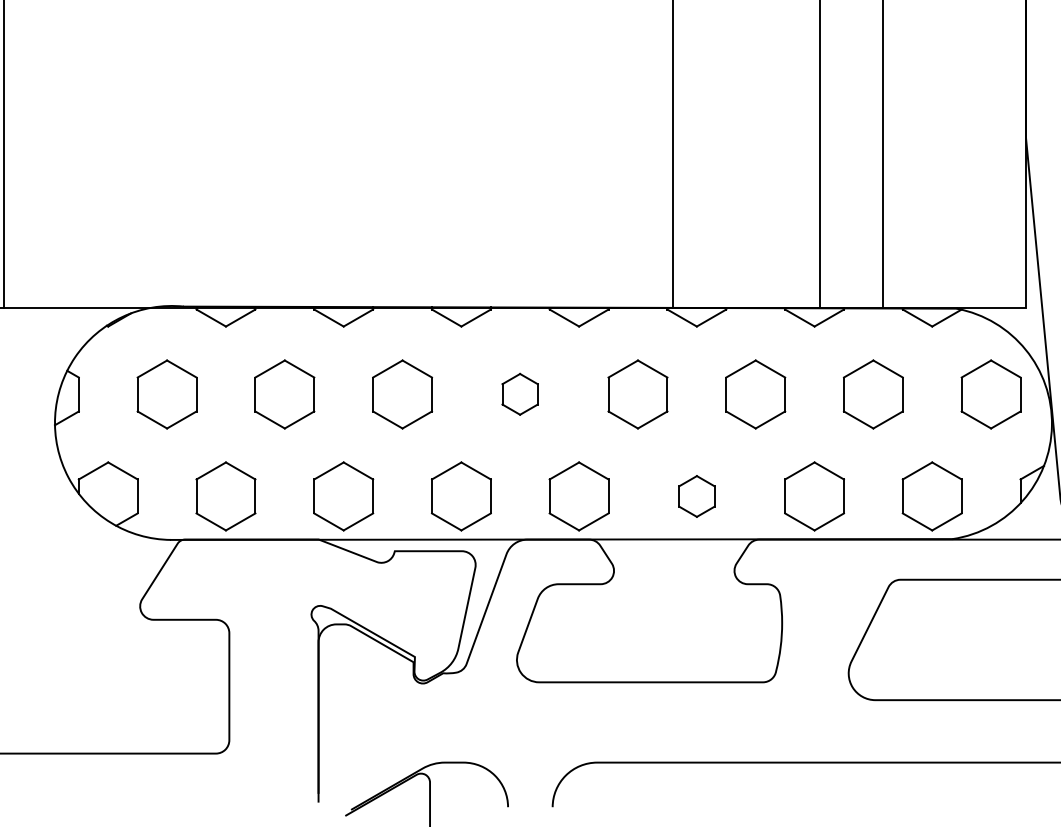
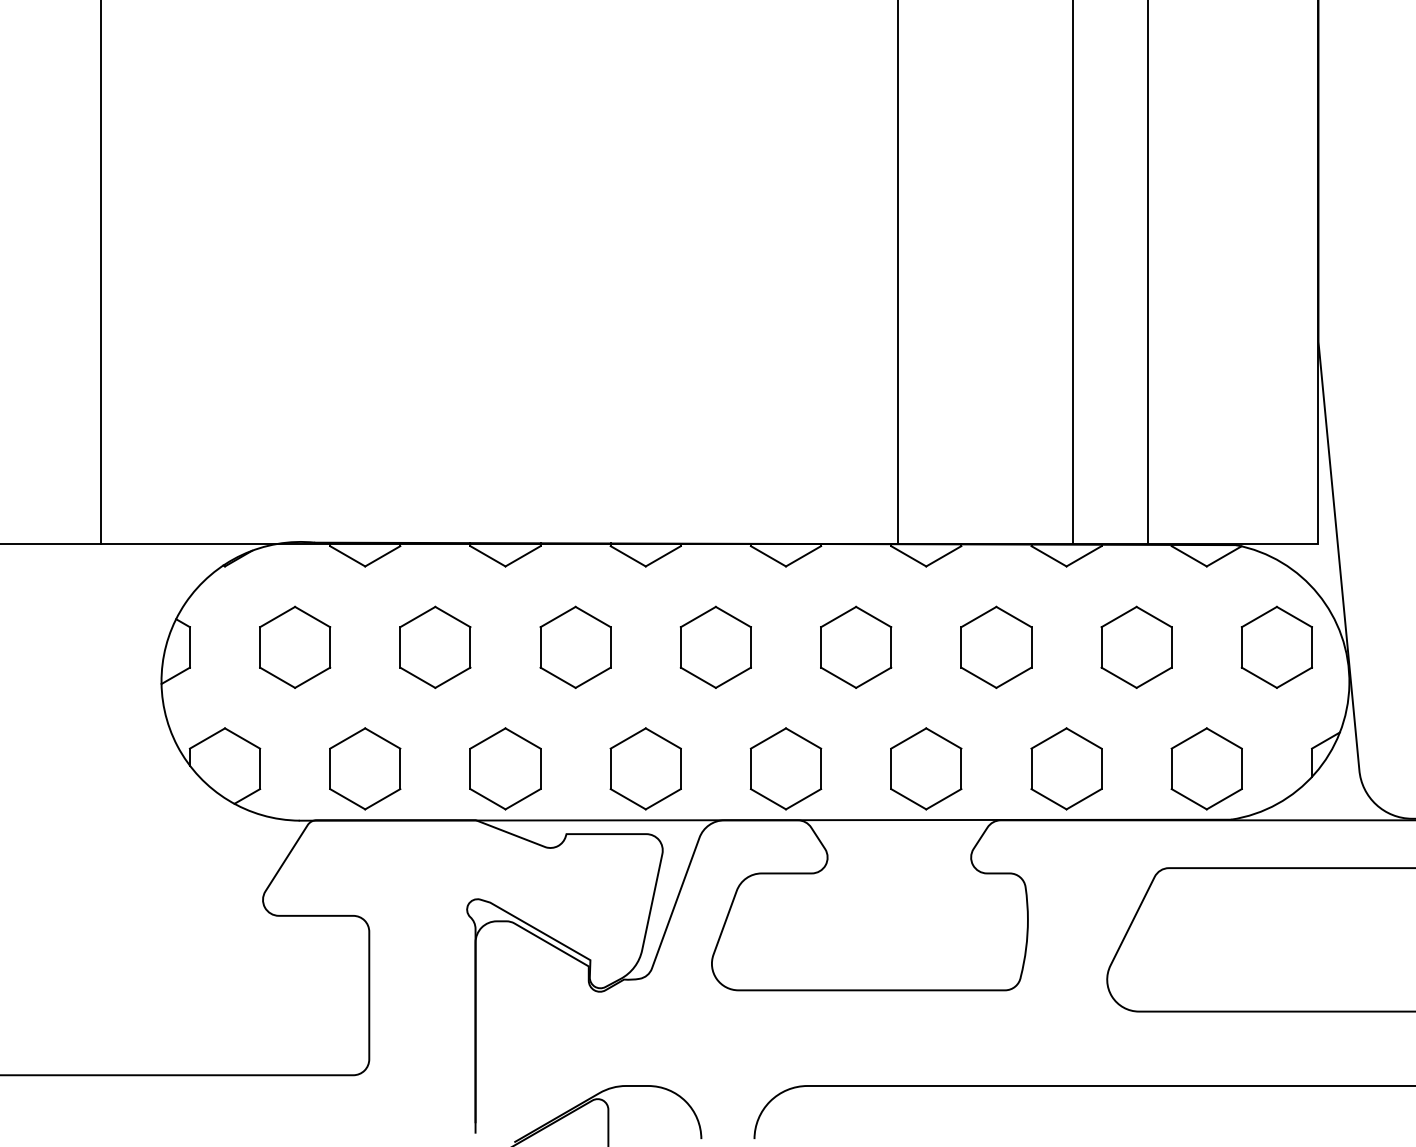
part: (519, 393) -> (715, 646), size x1.67
part: (697, 496) -> (926, 768), size x1.67

